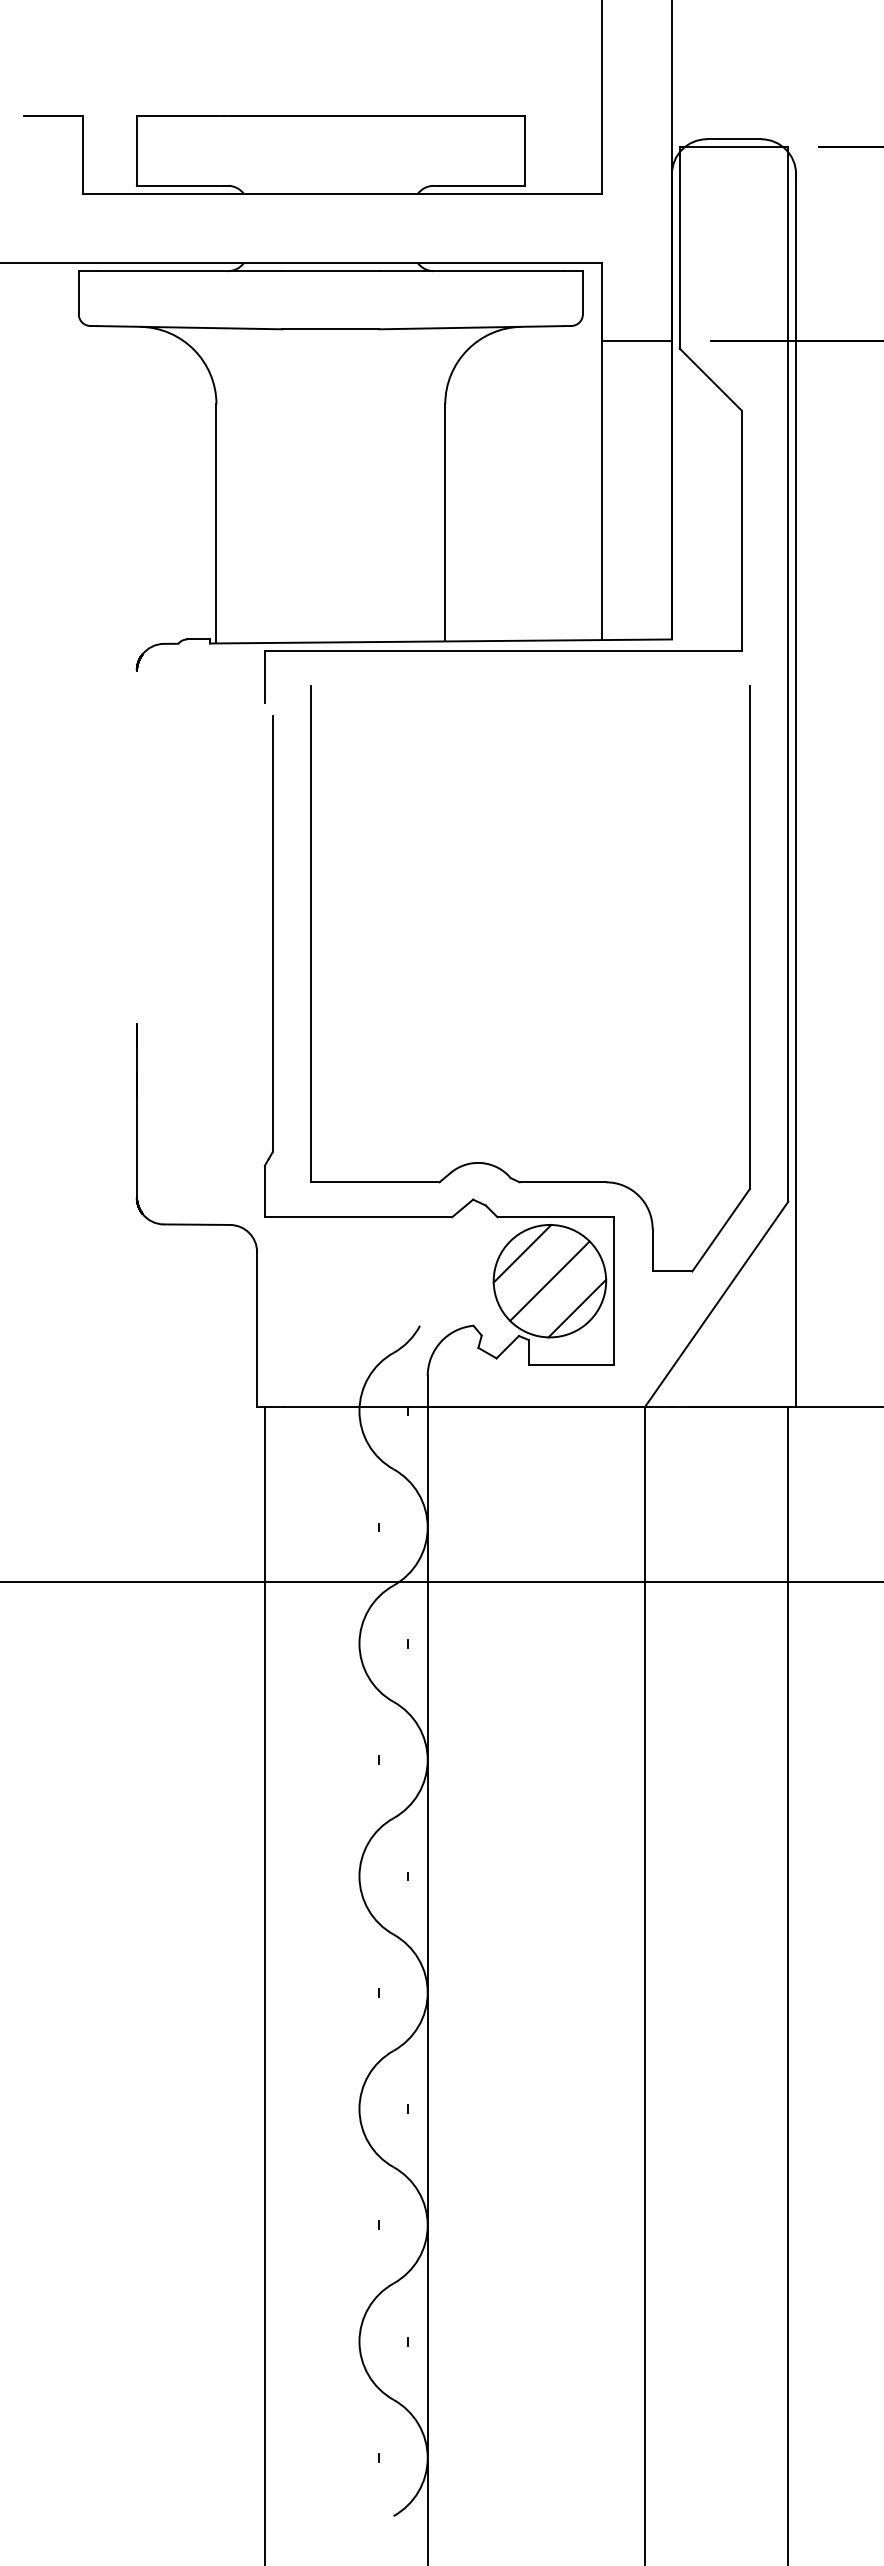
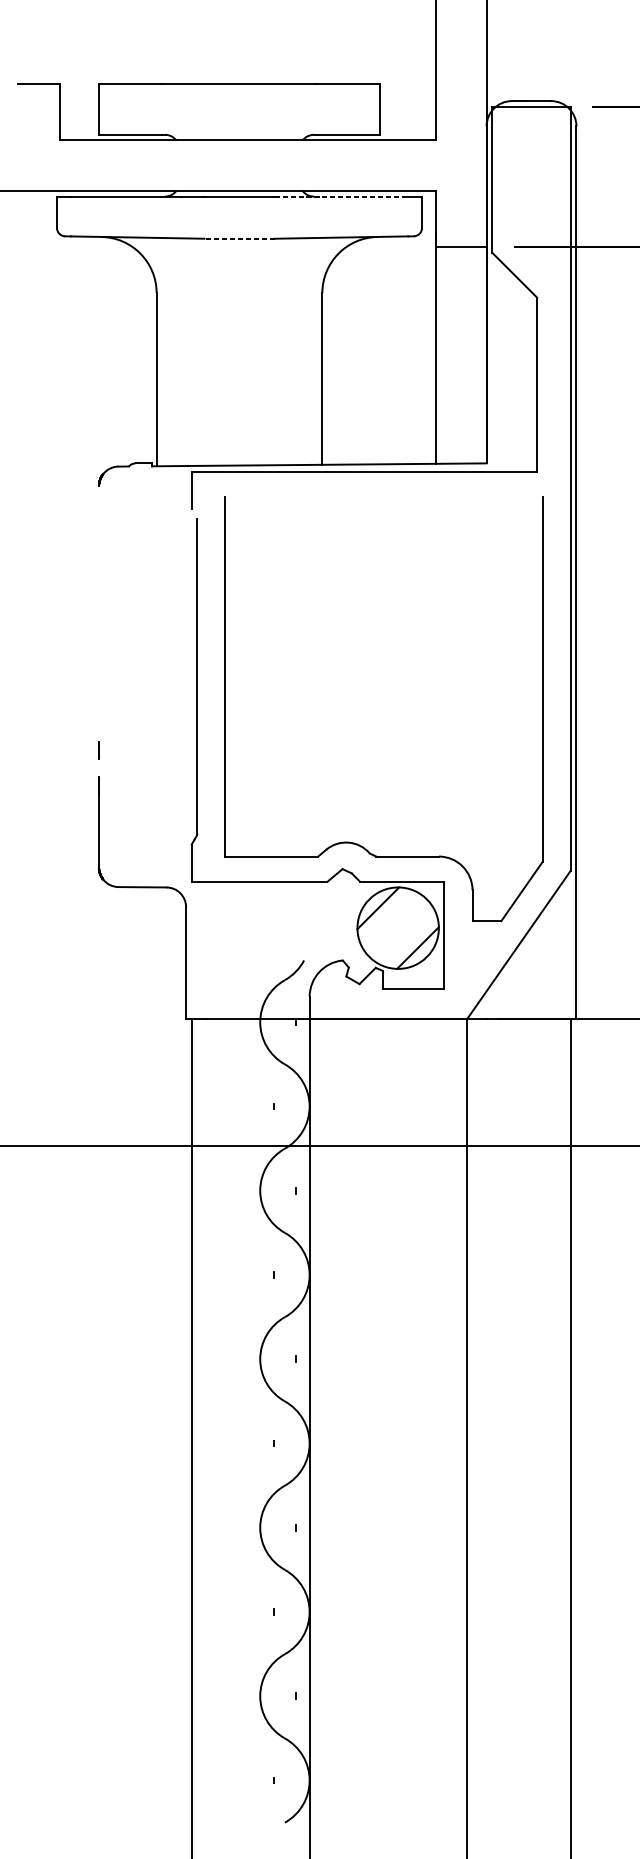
line: (472, 271) -> (342, 196), solid -> dashed
line: (330, 329) -> (239, 238), solid -> dashed
line: (136, 1060) -> (98, 768), removed
line: (549, 1280) -> (397, 927), removed

